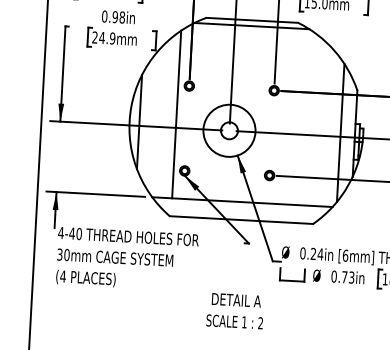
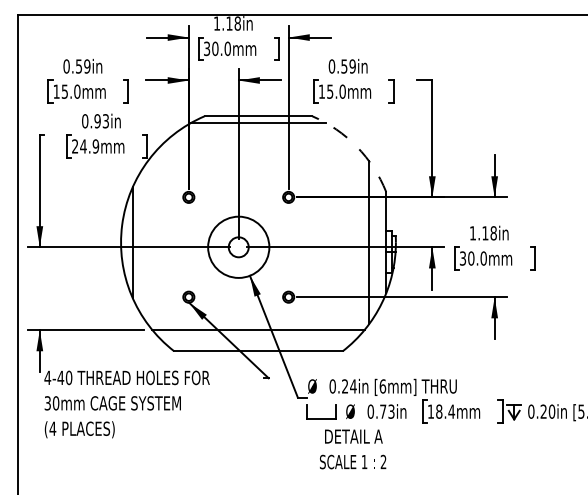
text: (121, 17) -> (105, 121), 0.98in -> 0.93in
arc: (334, 50) -> (356, 146), solid -> dashed
line: (176, 114) -> (175, 231), removed
text: (235, 311) -> (353, 449), moved

